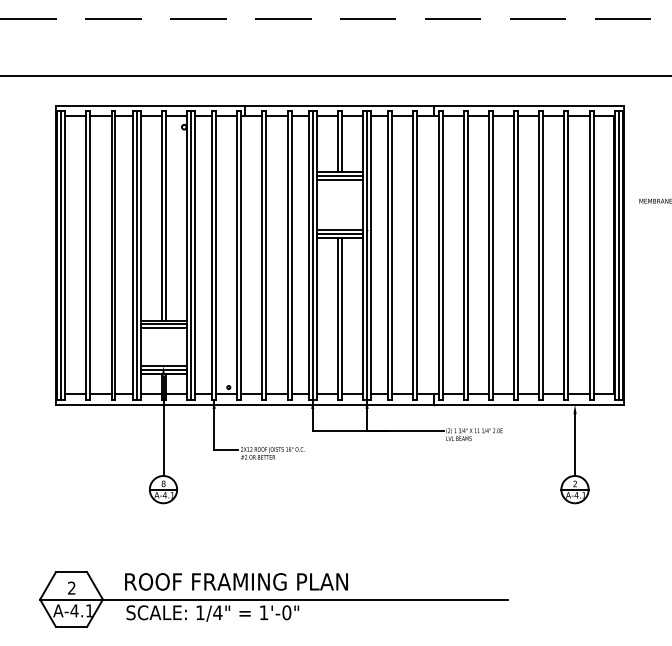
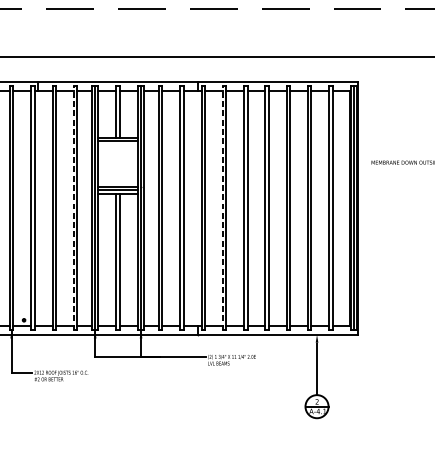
line: (339, 179) -> (117, 144), removed
line: (287, 254) -> (73, 207), solid -> dashed
line: (463, 254) -> (222, 207), solid -> dashed

